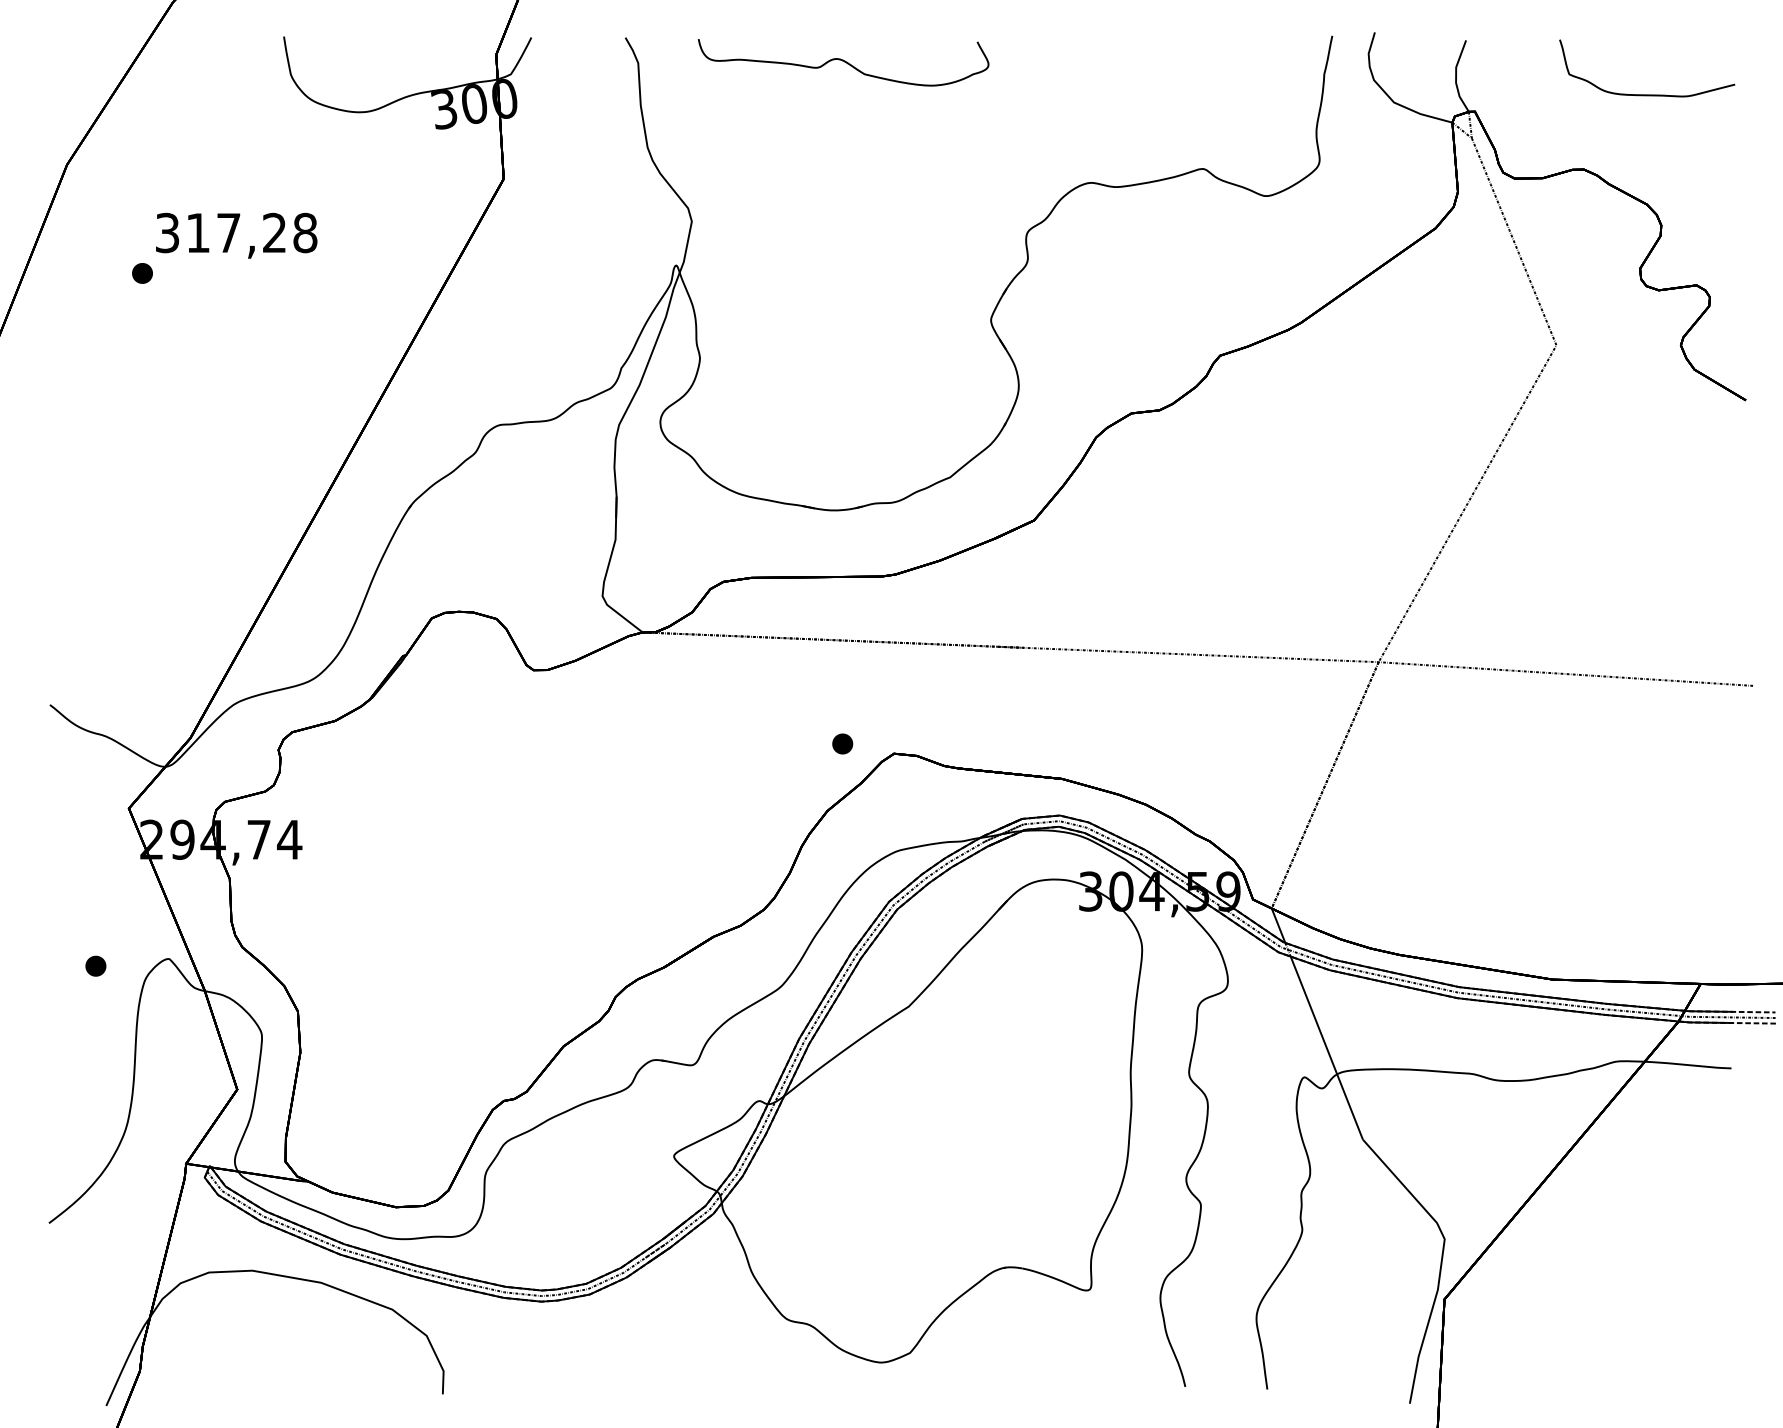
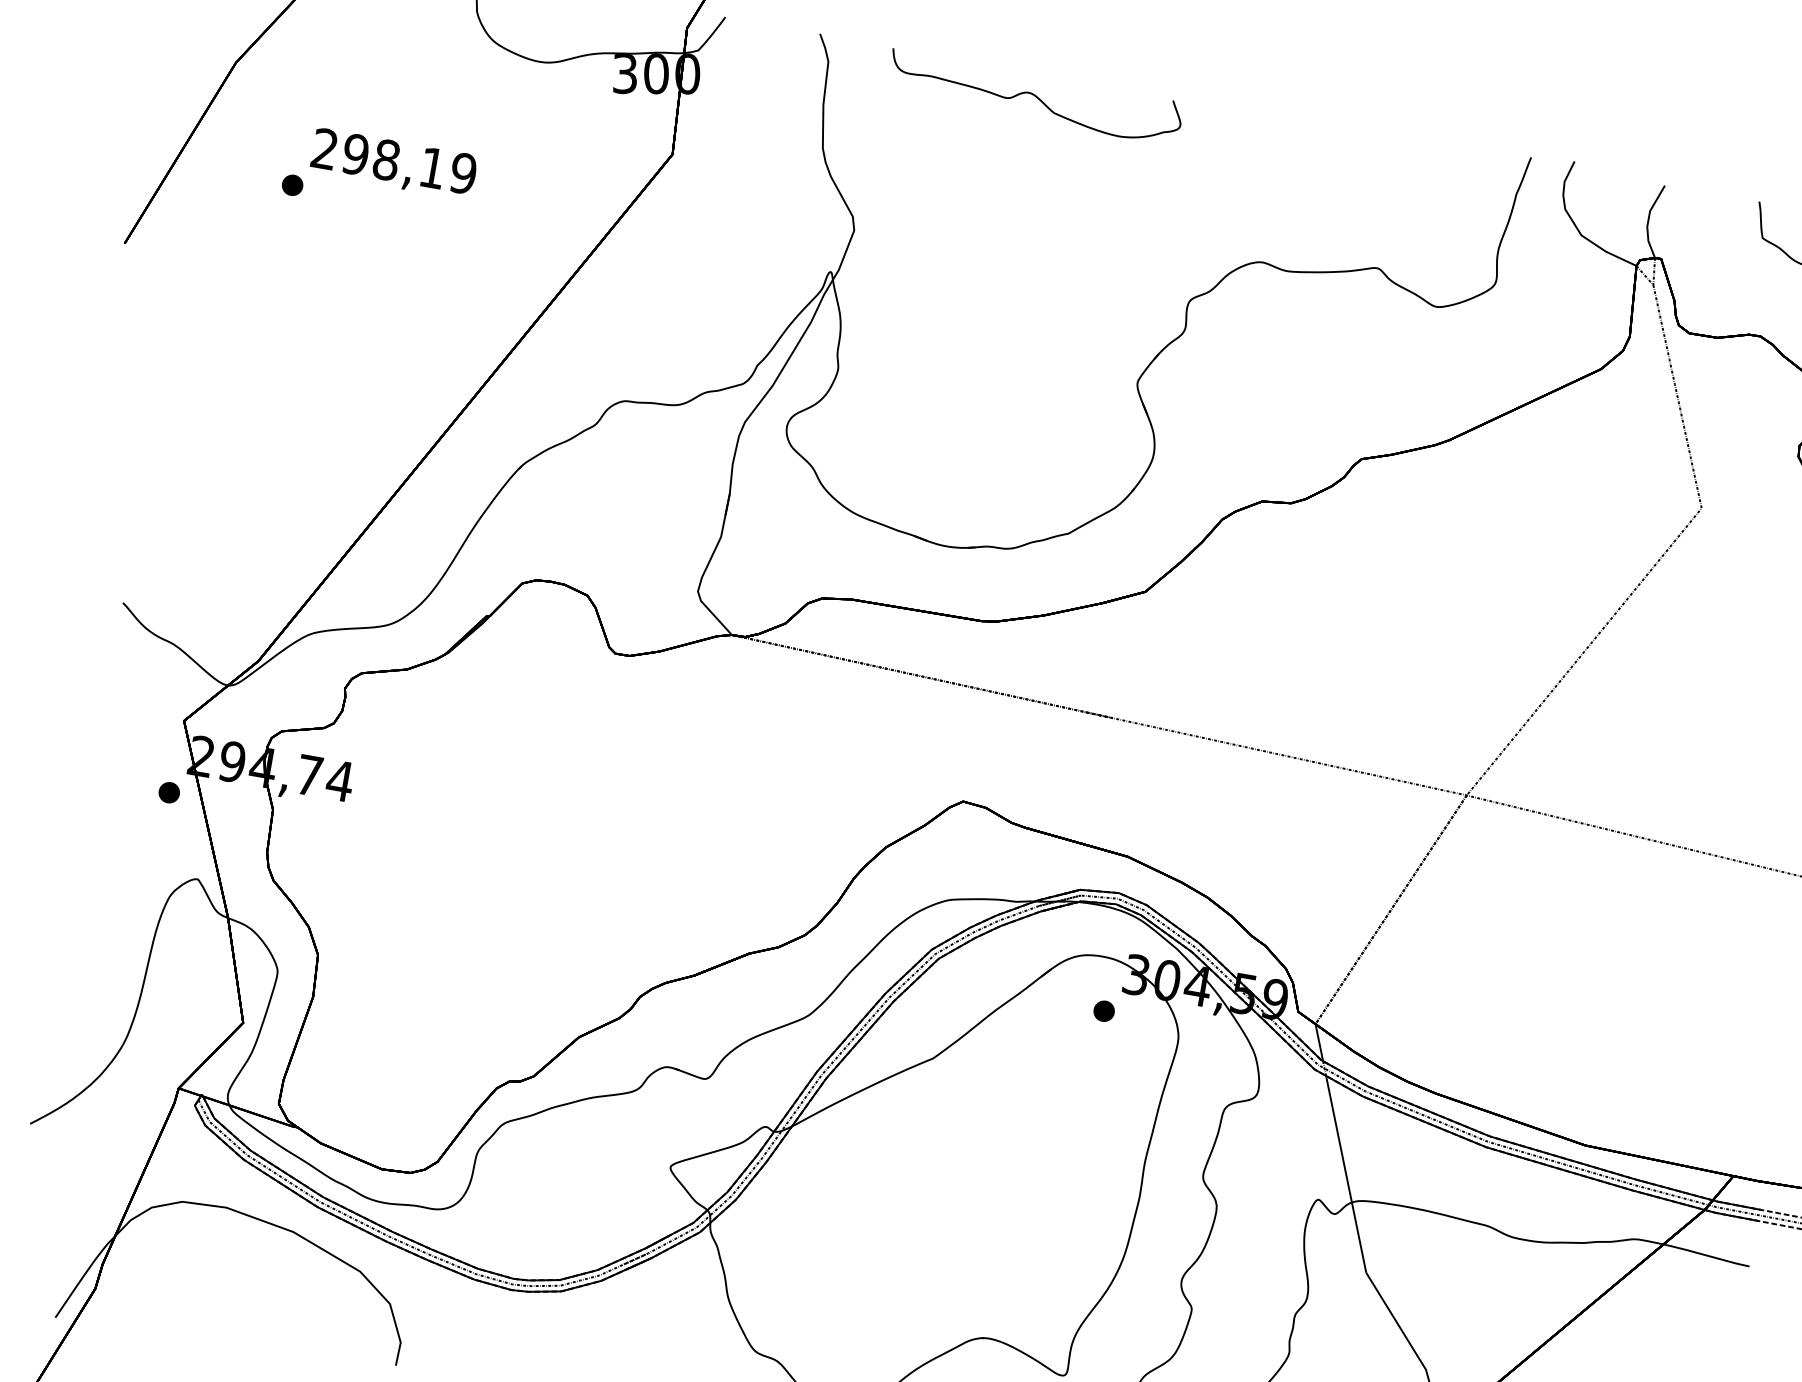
text: (236, 232) -> (394, 160), 317,28 -> 298,19
part: (842, 743) -> (1104, 1010), moved
part: (95, 965) -> (169, 791), moved

